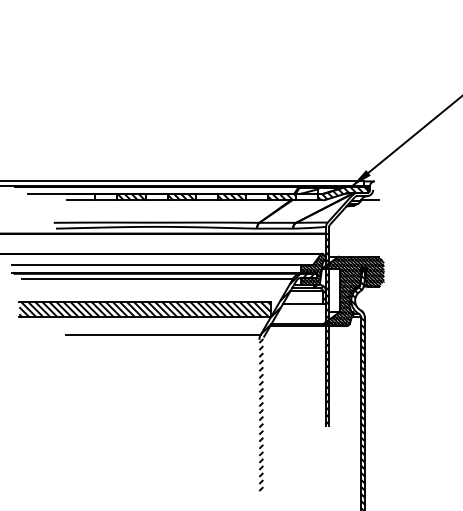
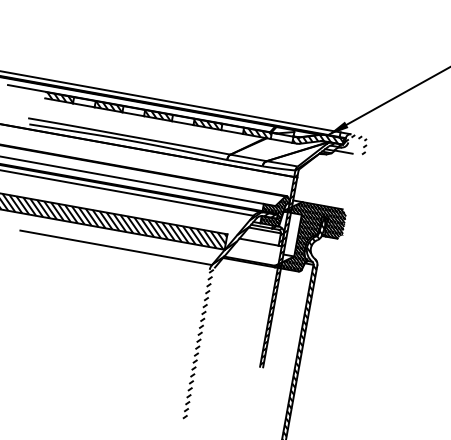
hatch: (81, 197) -> (59, 98), added
hatch: (359, 207) -> (331, 157), added

